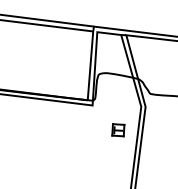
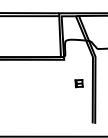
part: (117, 130) -> (78, 83), moved

